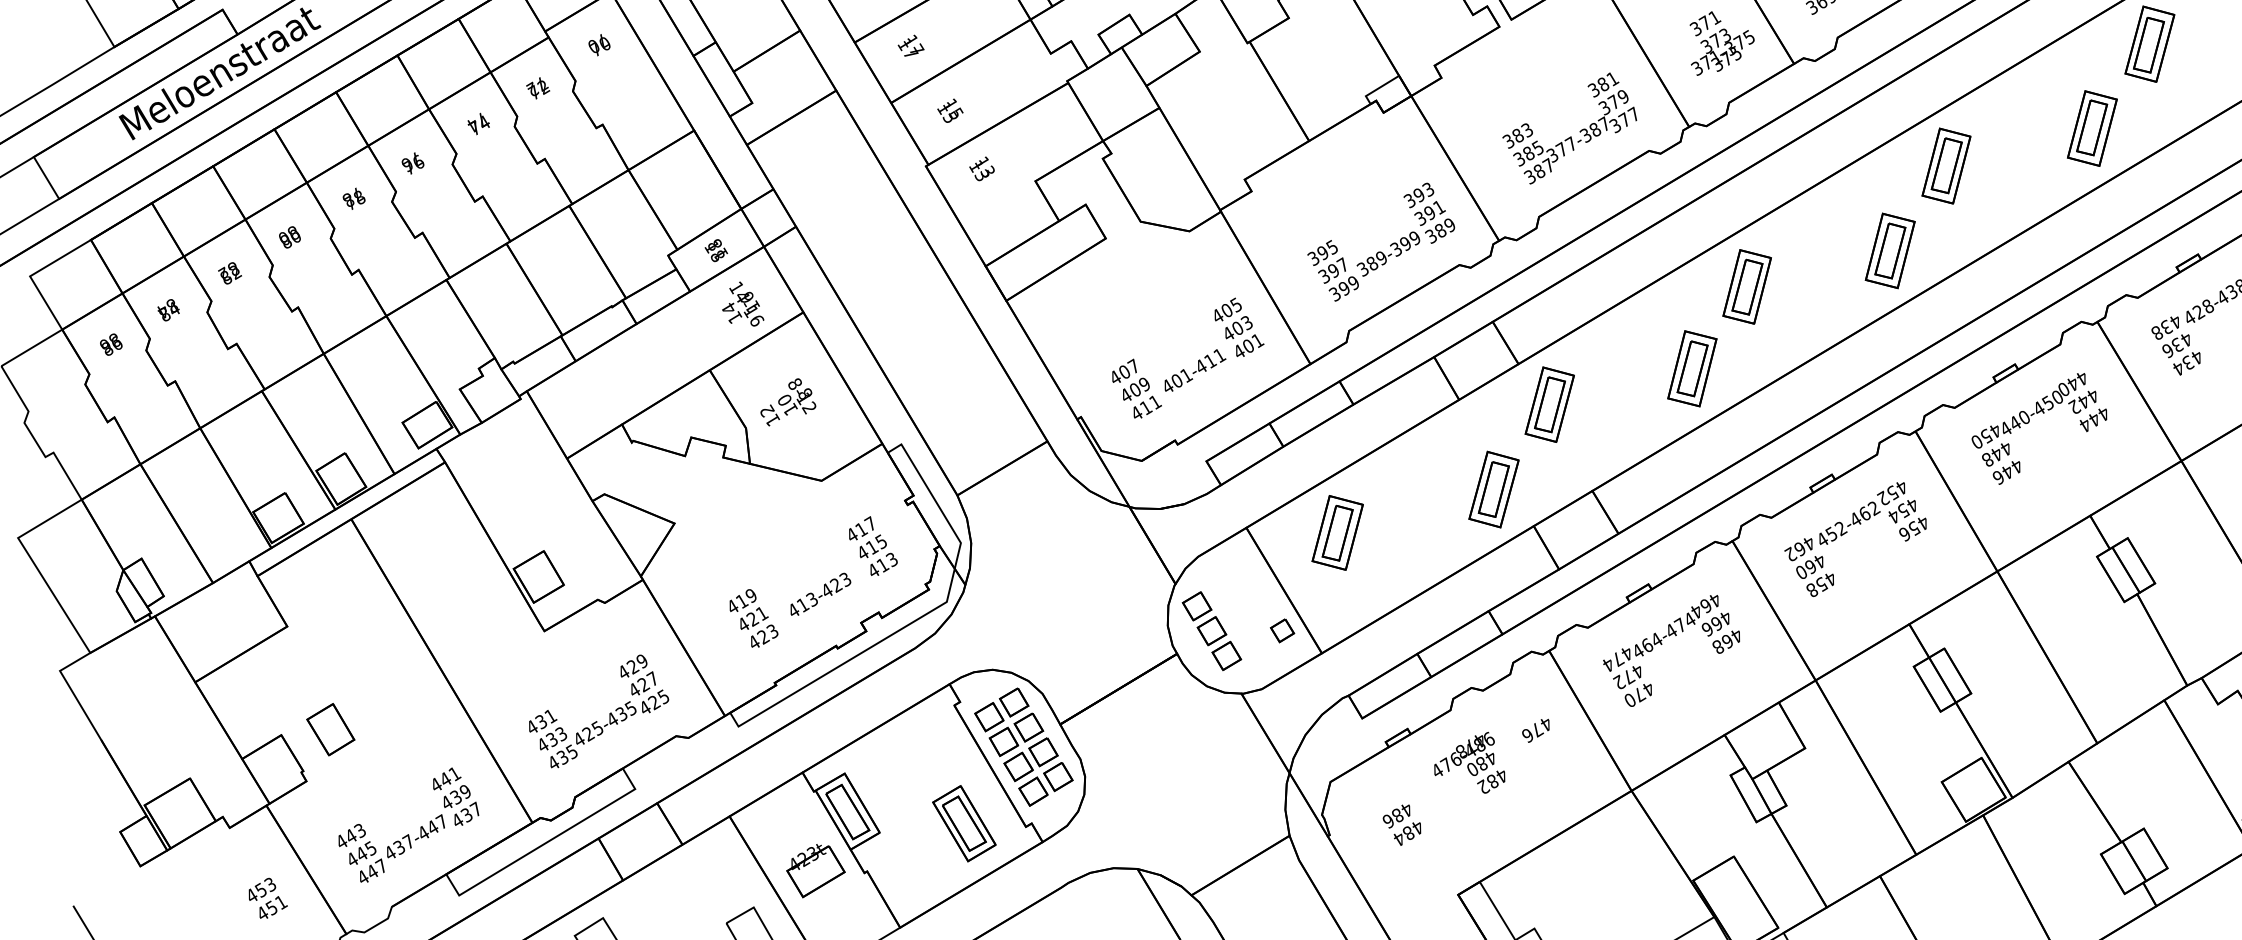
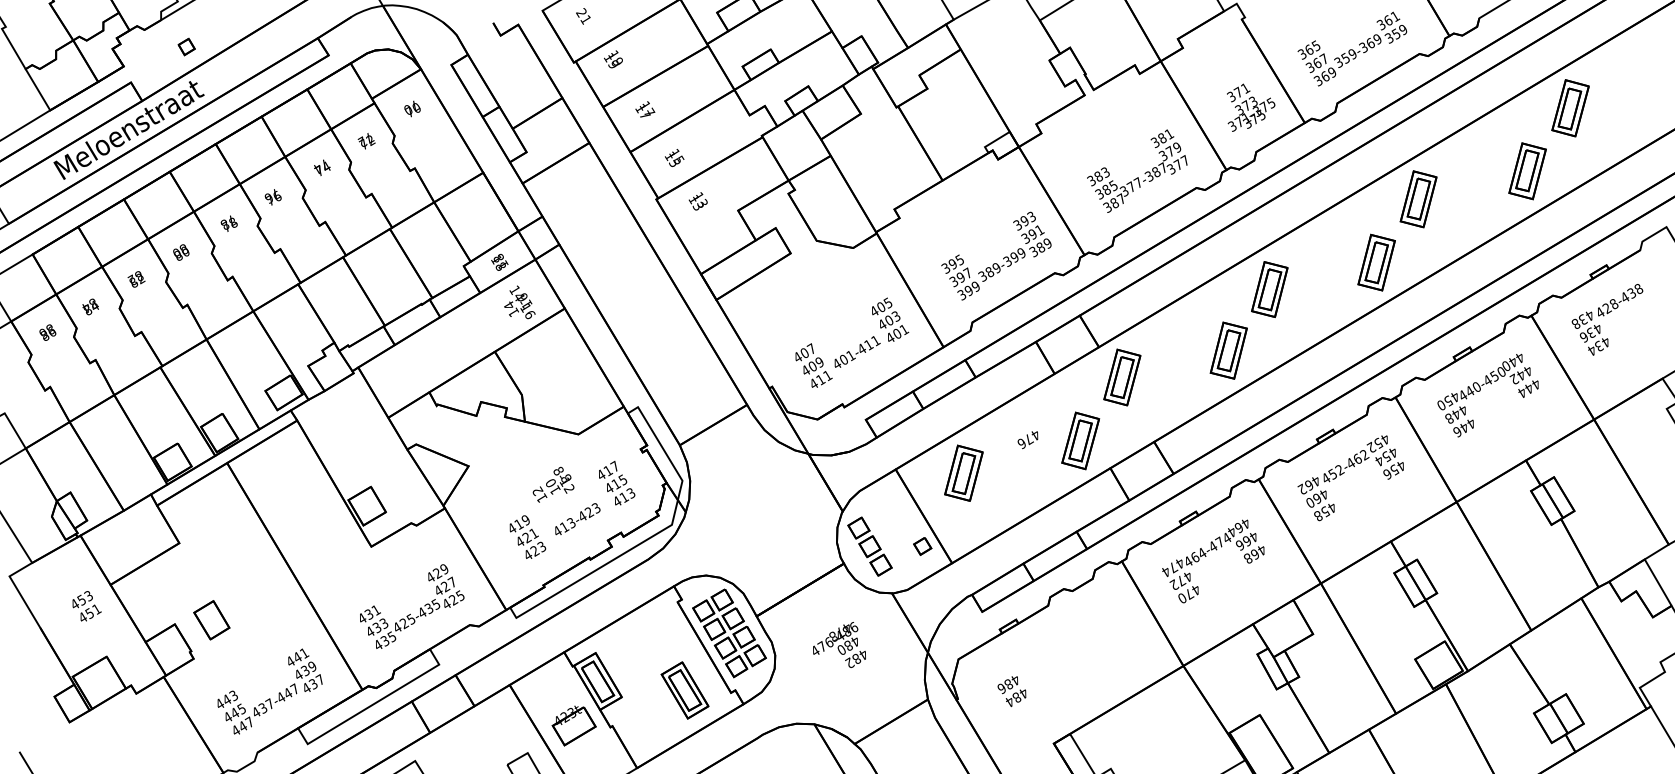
text: (788, 401) -> (553, 484), moved
text: (1535, 731) -> (1027, 440), moved
text: (1469, 762) -> (839, 644), moved
text: (267, 898) -> (86, 606), moved

